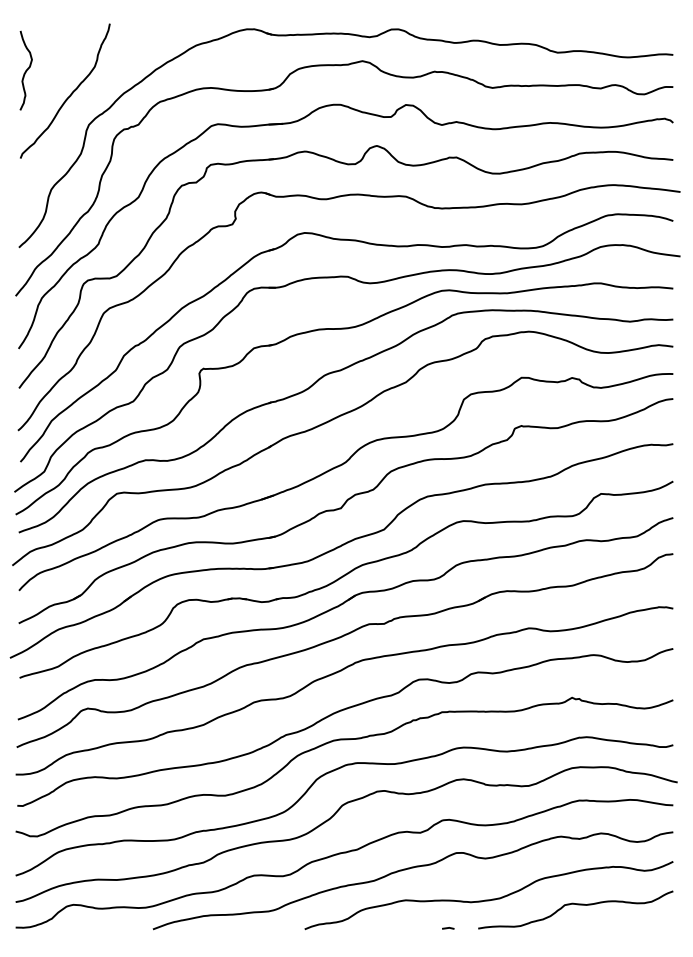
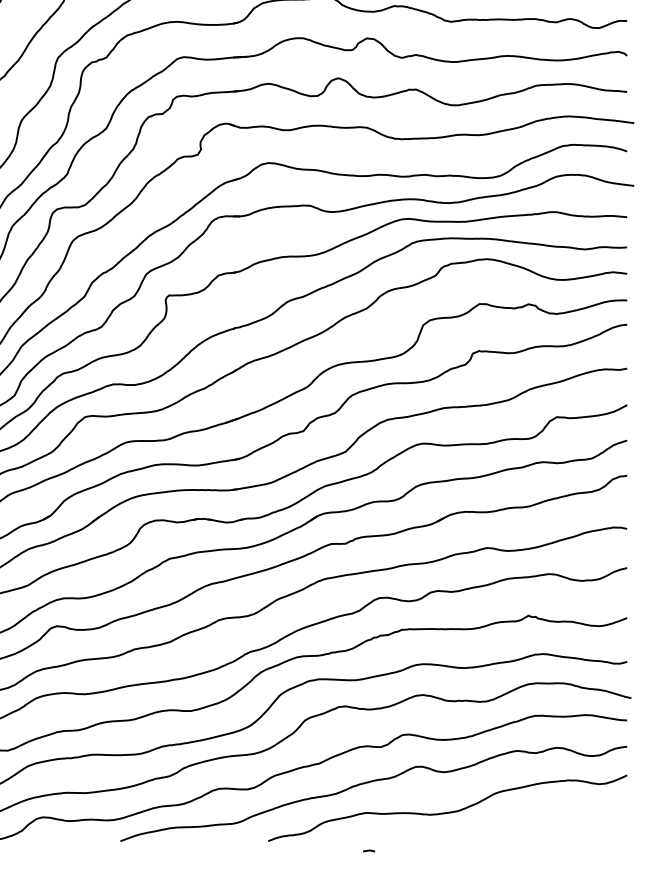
curve: (577, 905) -> (533, 817), removed
line: (448, 928) -> (369, 851), moved

